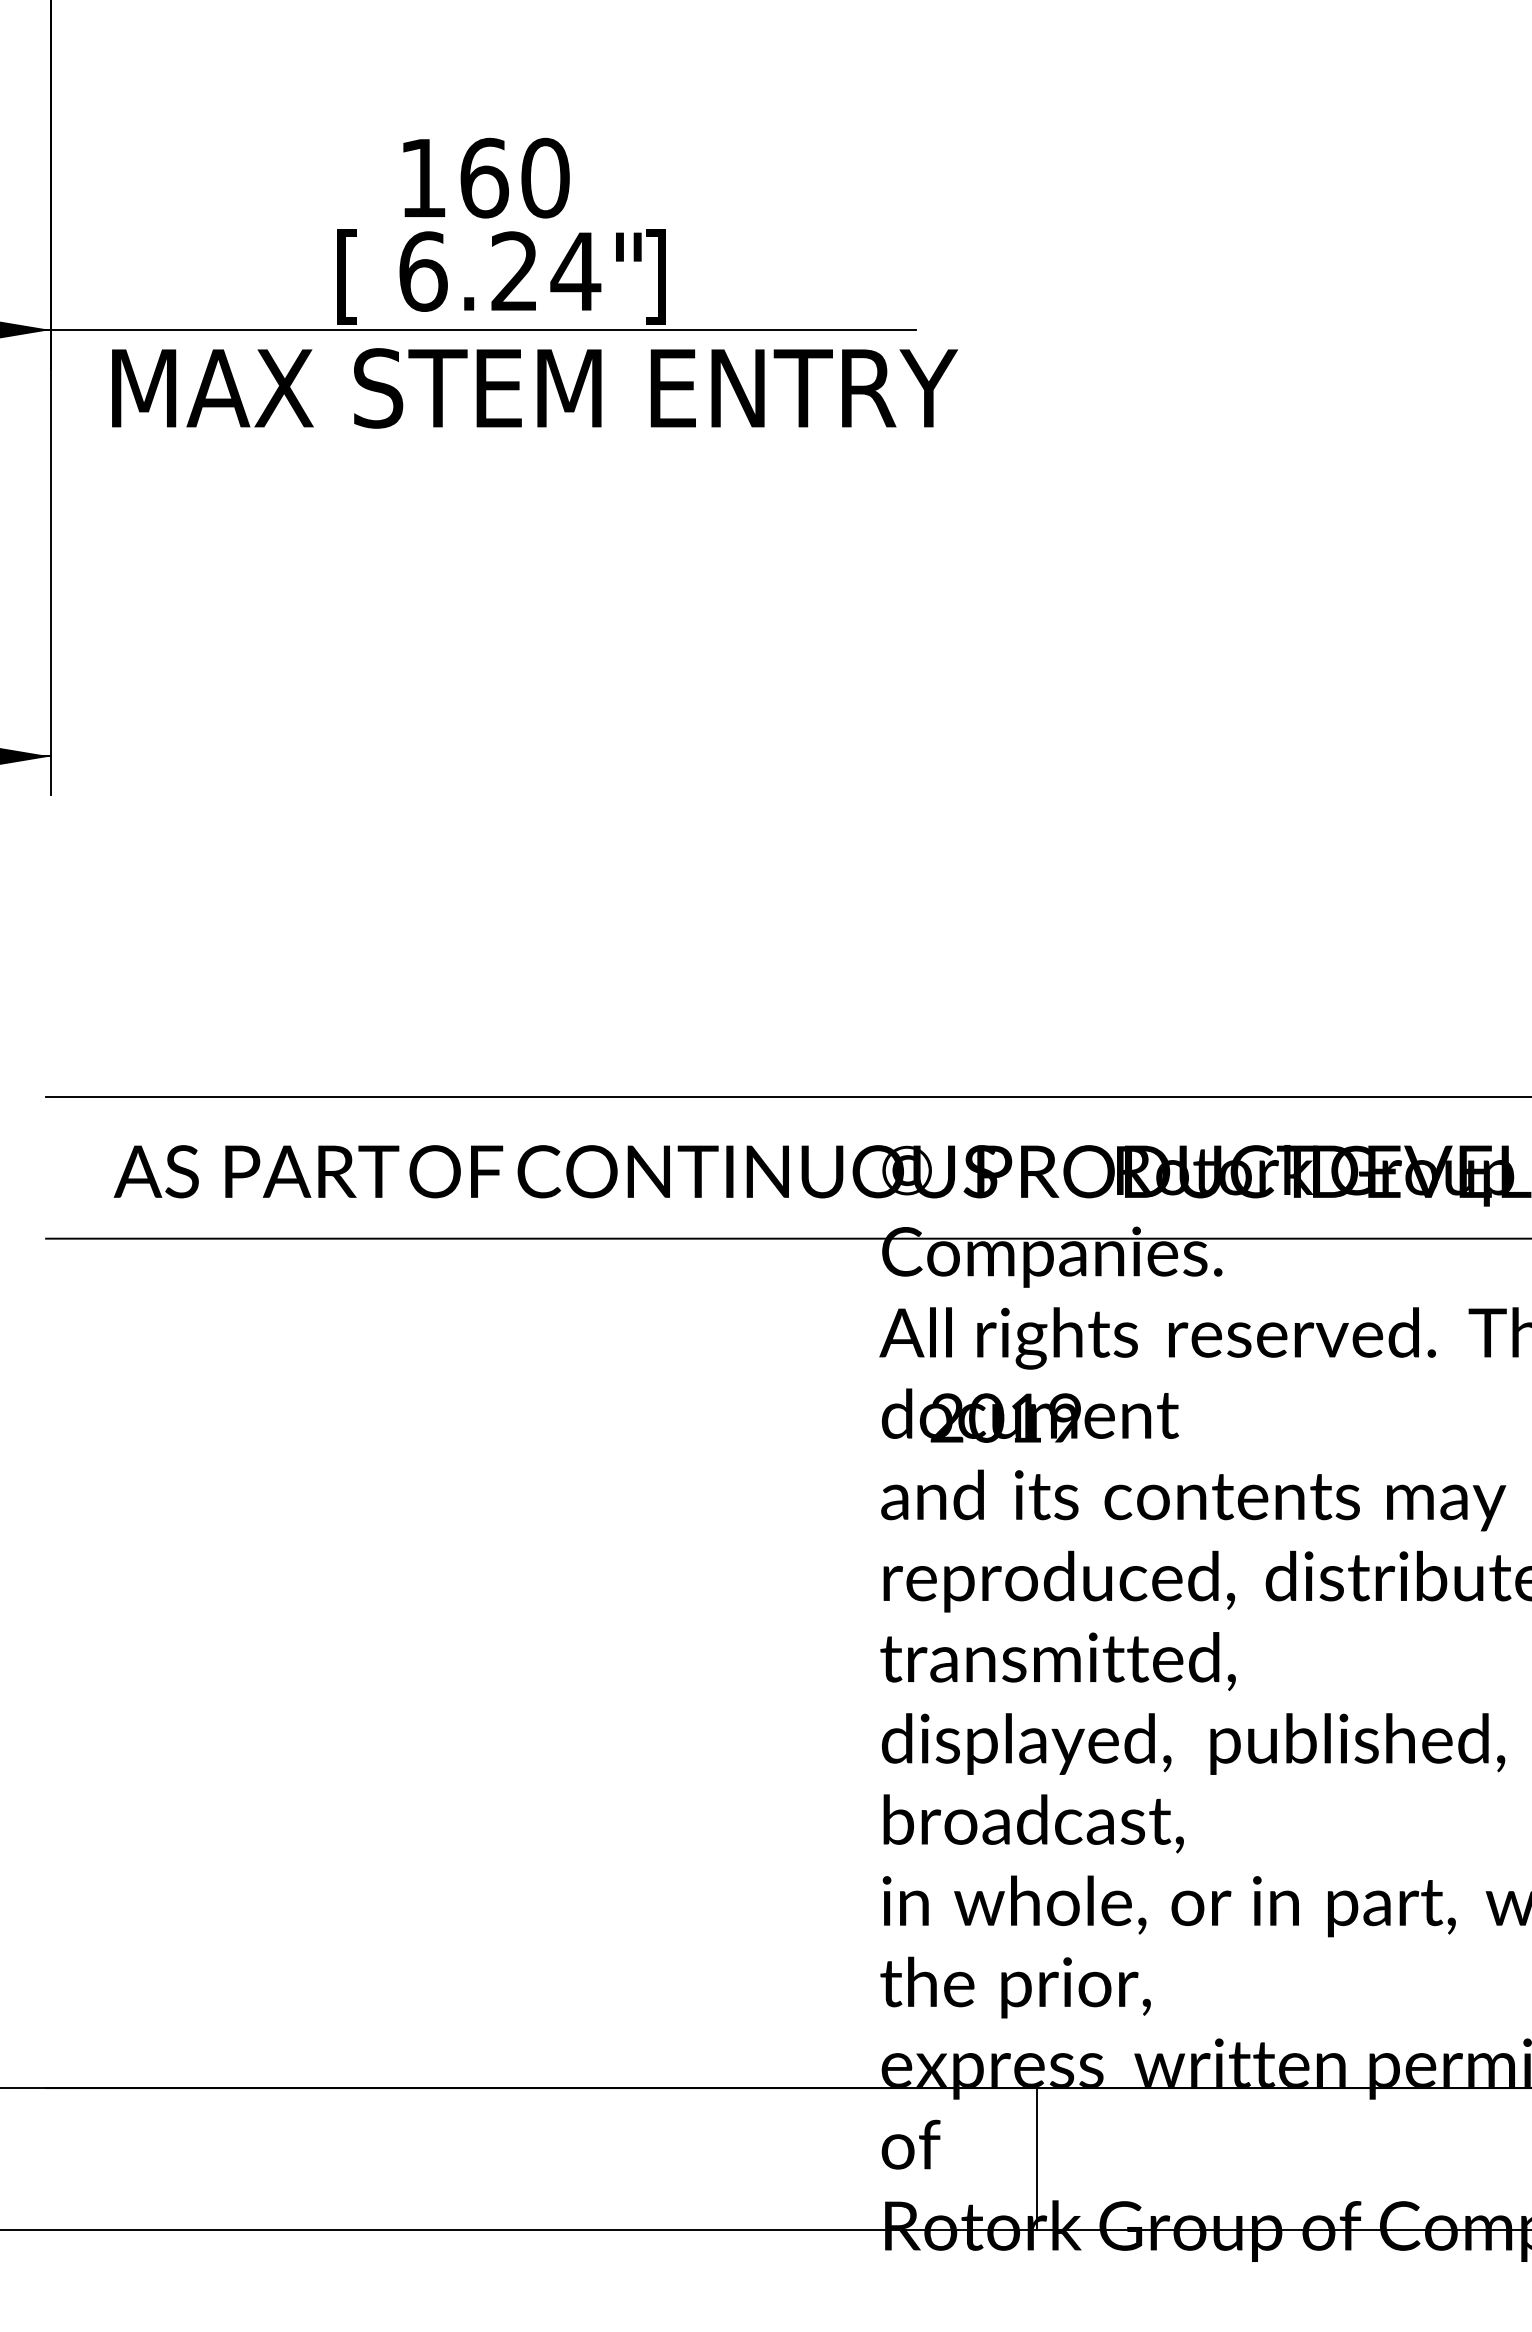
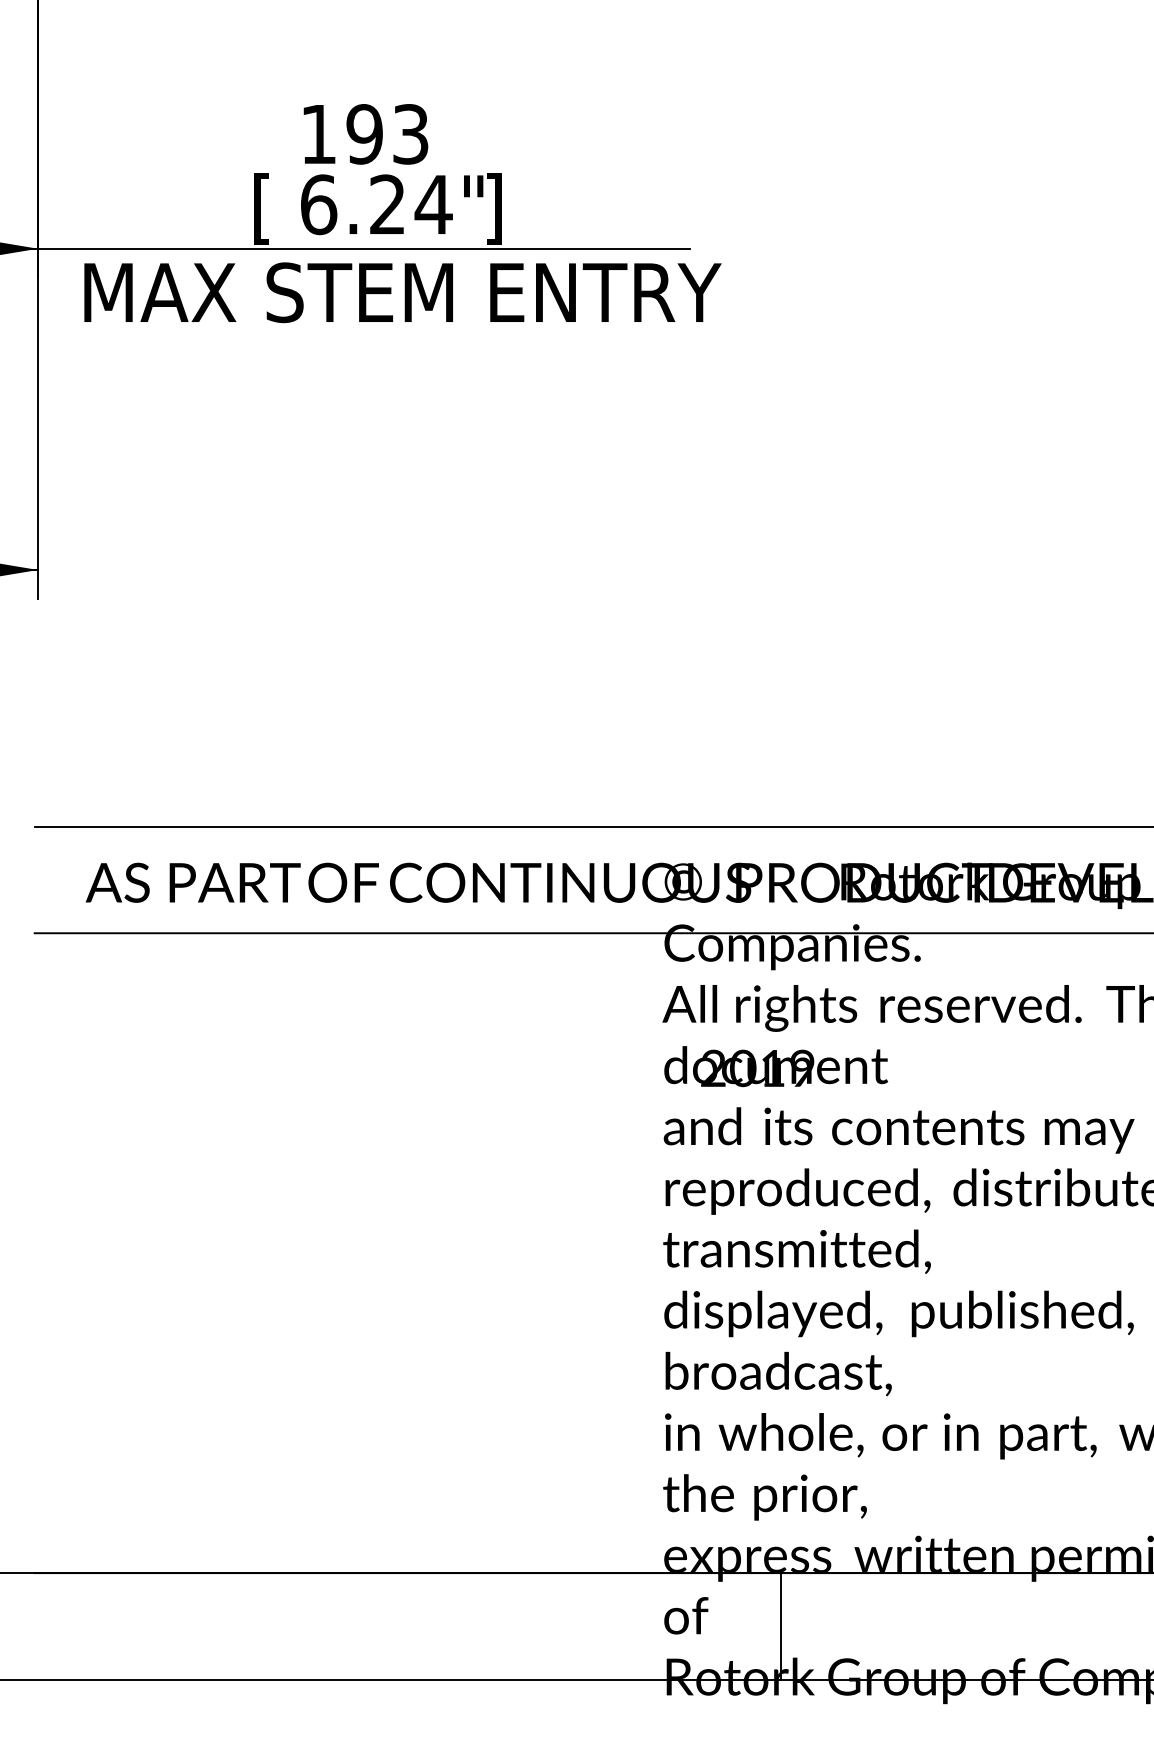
text: (514, 177) -> (387, 133), 160 -> 193

